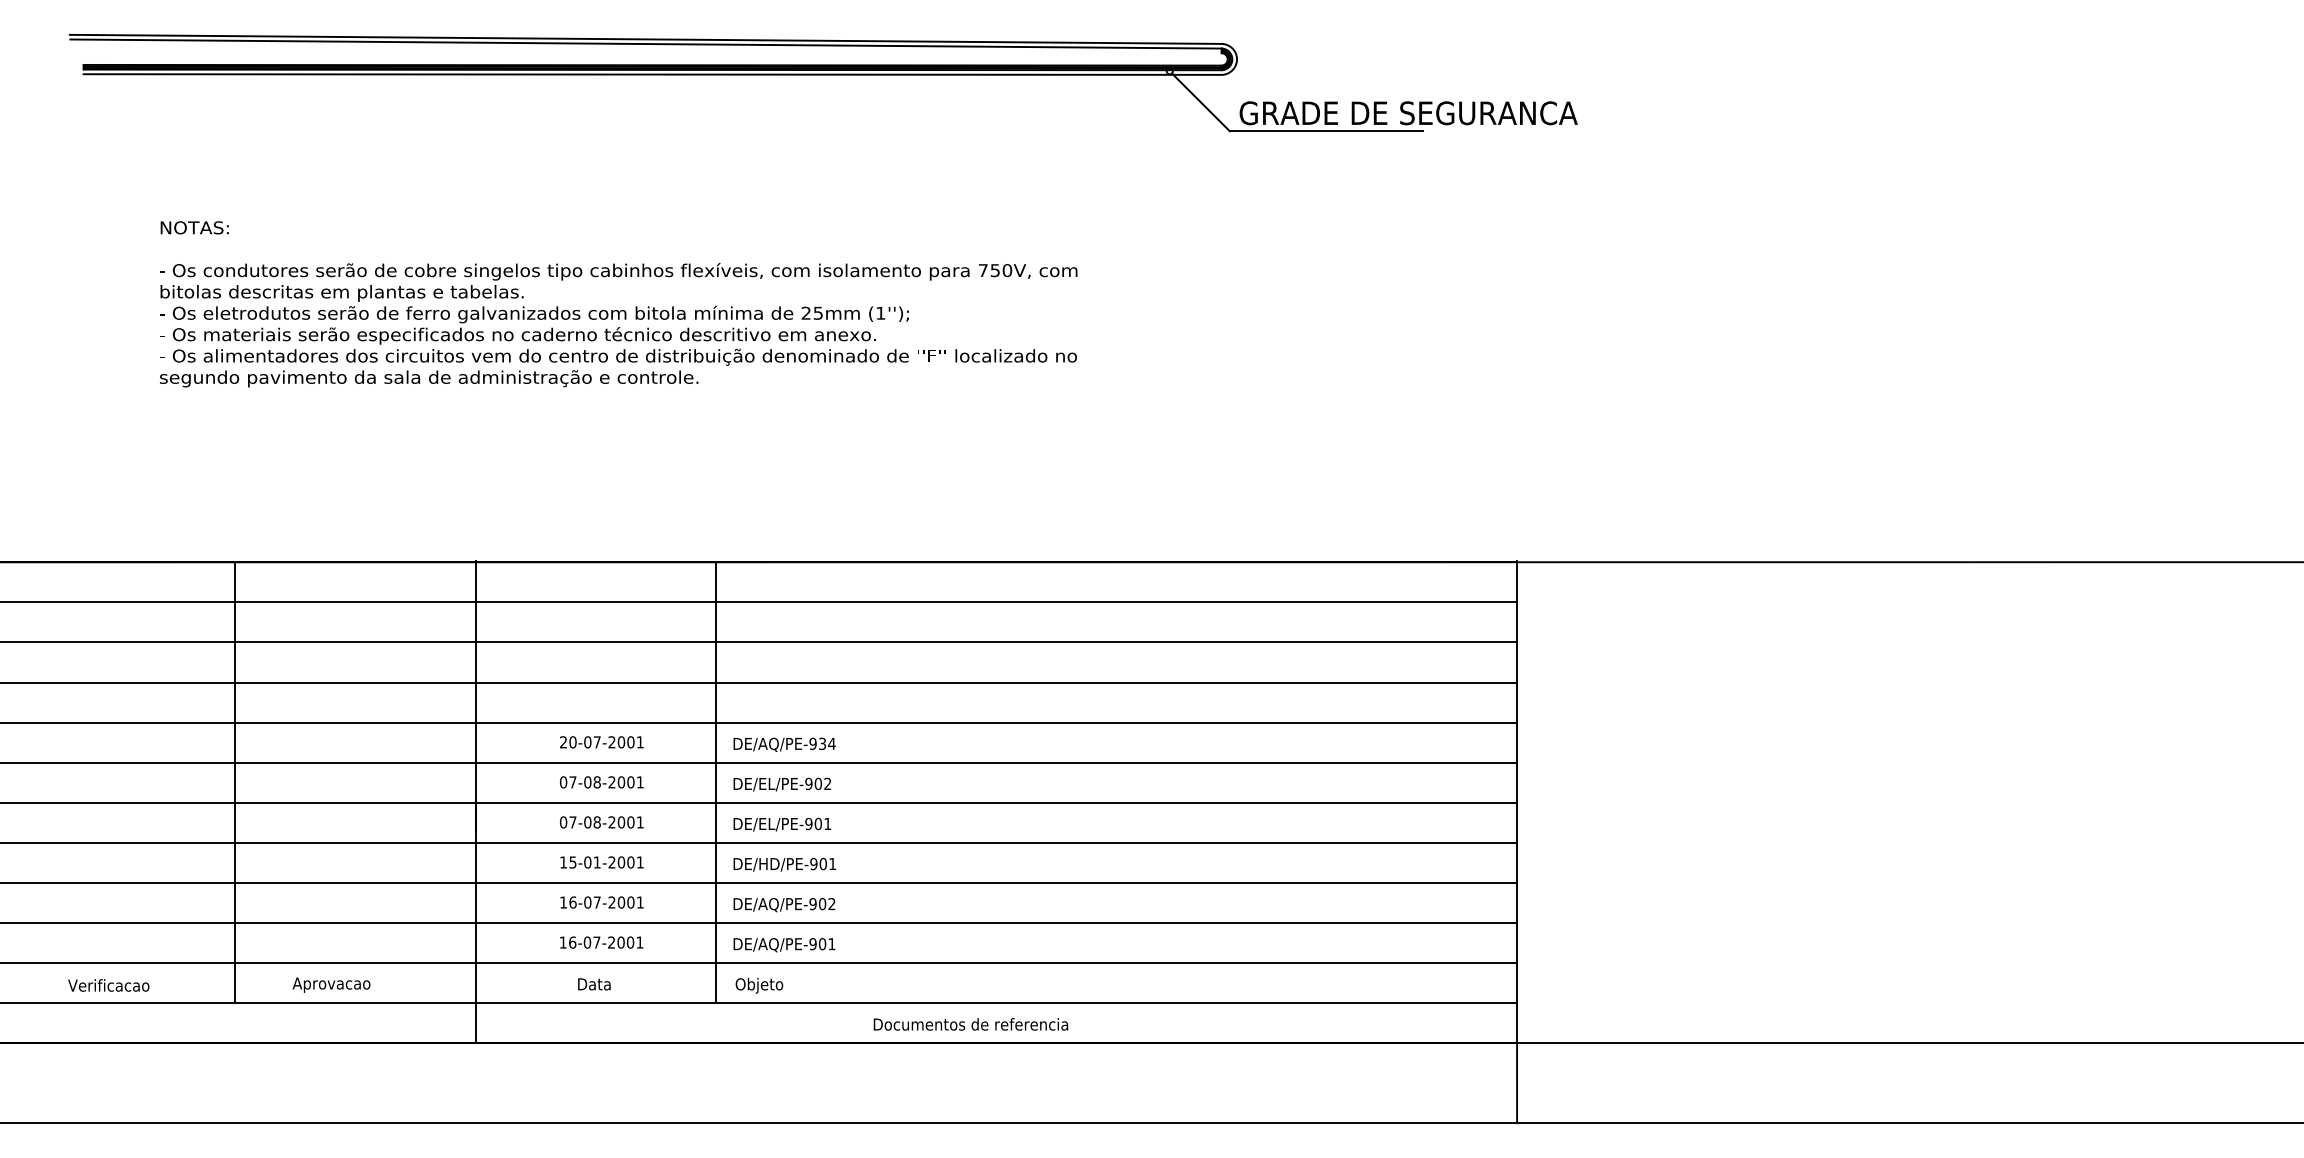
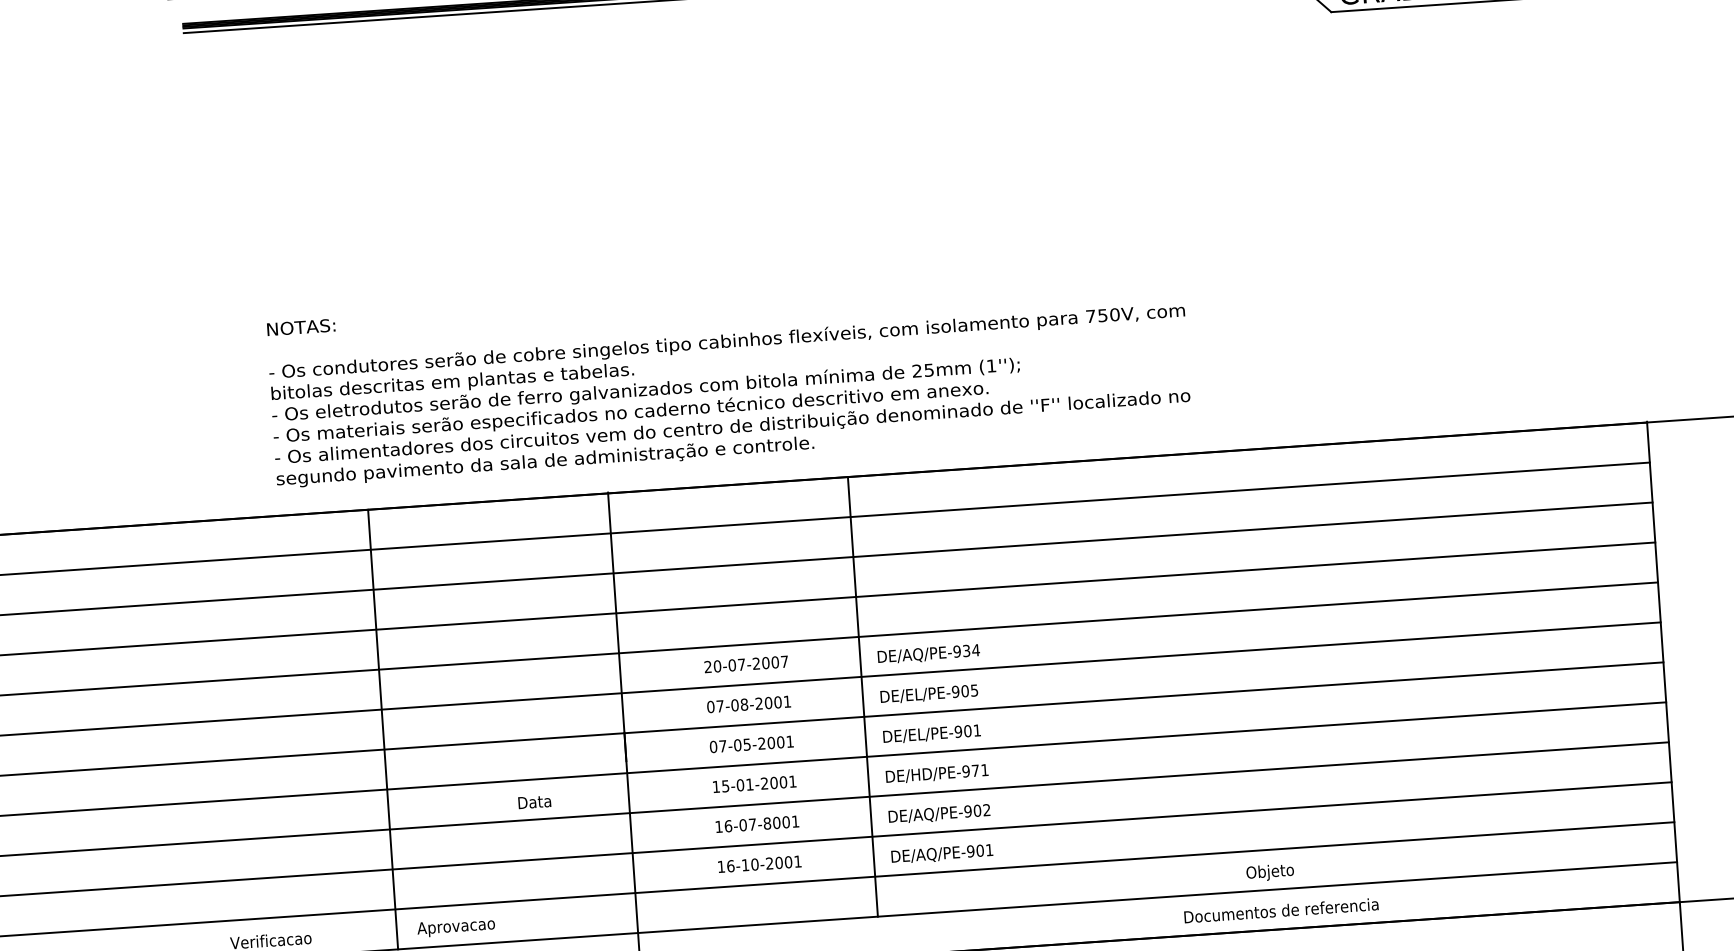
text: (618, 304) -> (729, 375), moved
text: (640, 742) -> (784, 661), 20-07-2001 -> 20-07-2007
text: (827, 783) -> (974, 690), DE/EL/PE-902 -> DE/EL/PE-905
text: (596, 822) -> (746, 744), 07-08-2001 -> 07-05-2001
text: (822, 863) -> (974, 770), DE/HD/PE-901 -> DE/HD/PE-971
text: (611, 902) -> (766, 823), 16-07-2001 -> 16-07-8001
text: (591, 942) -> (749, 864), 16-07-2001 -> 16-10-2001
text: (331, 984) -> (456, 926), moved
text: (594, 984) -> (534, 802), moved
text: (759, 985) -> (1270, 872), moved
text: (970, 1024) -> (1280, 910), moved

